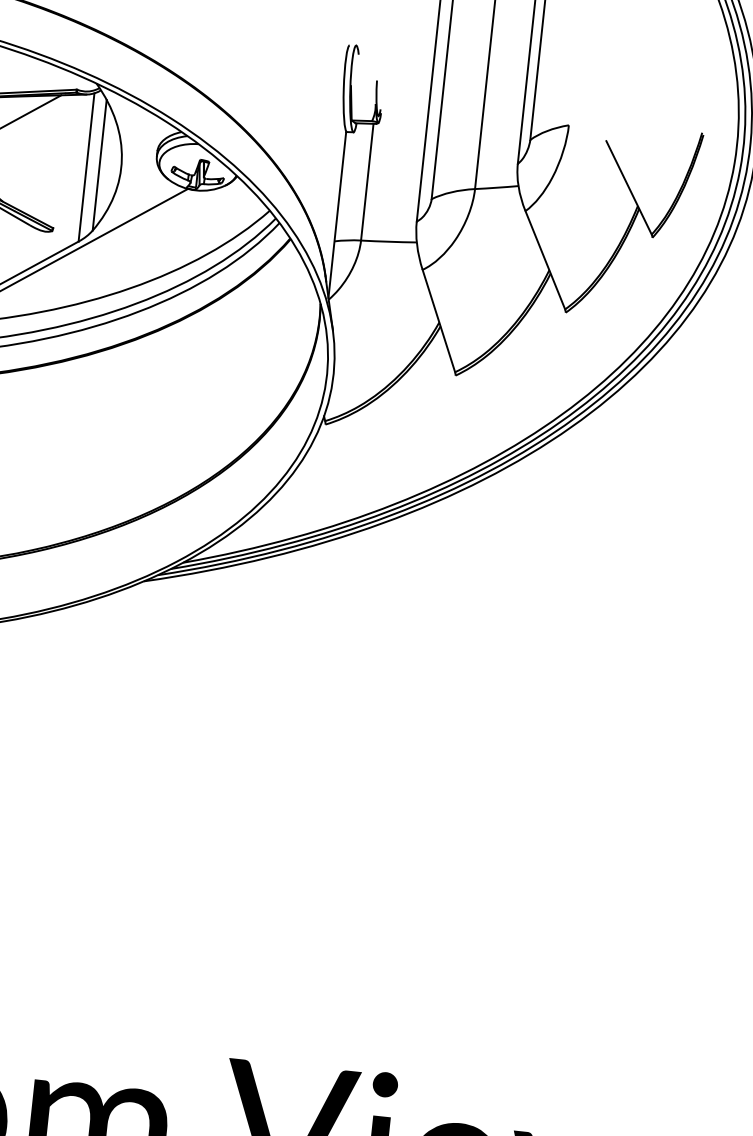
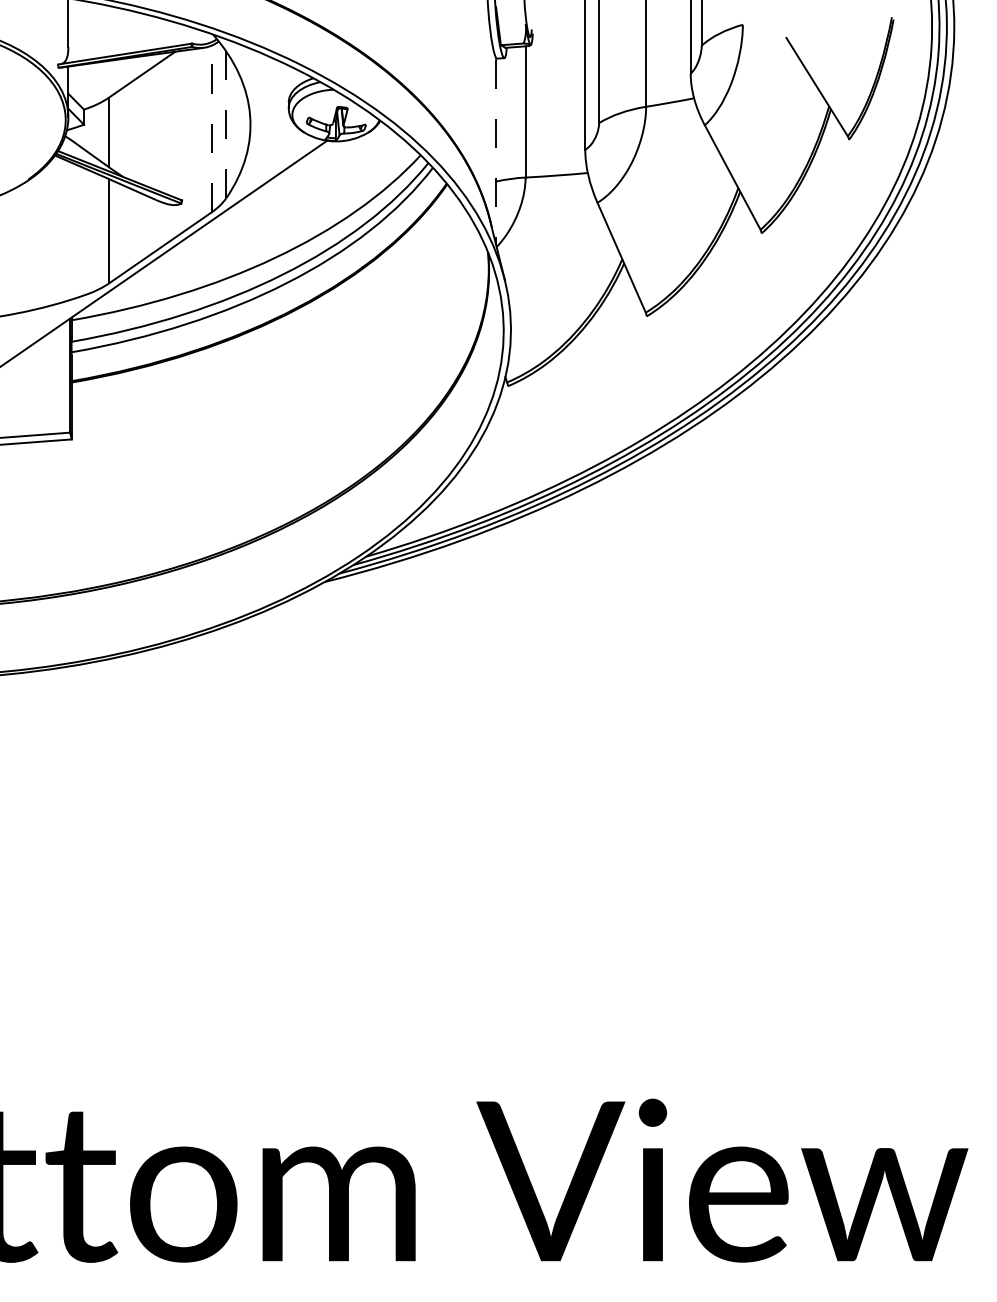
line: (99, 164) -> (226, 124), solid -> dashed
line: (86, 167) -> (211, 128), solid -> dashed
line: (337, 215) -> (496, 152), solid -> dashed

